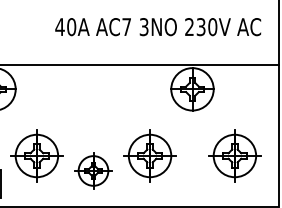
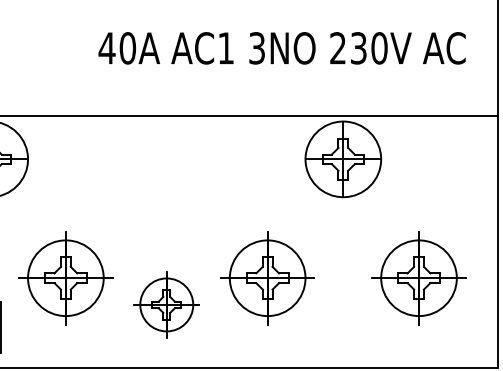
text: (126, 26) -> (225, 47), AC7 -> AC1

